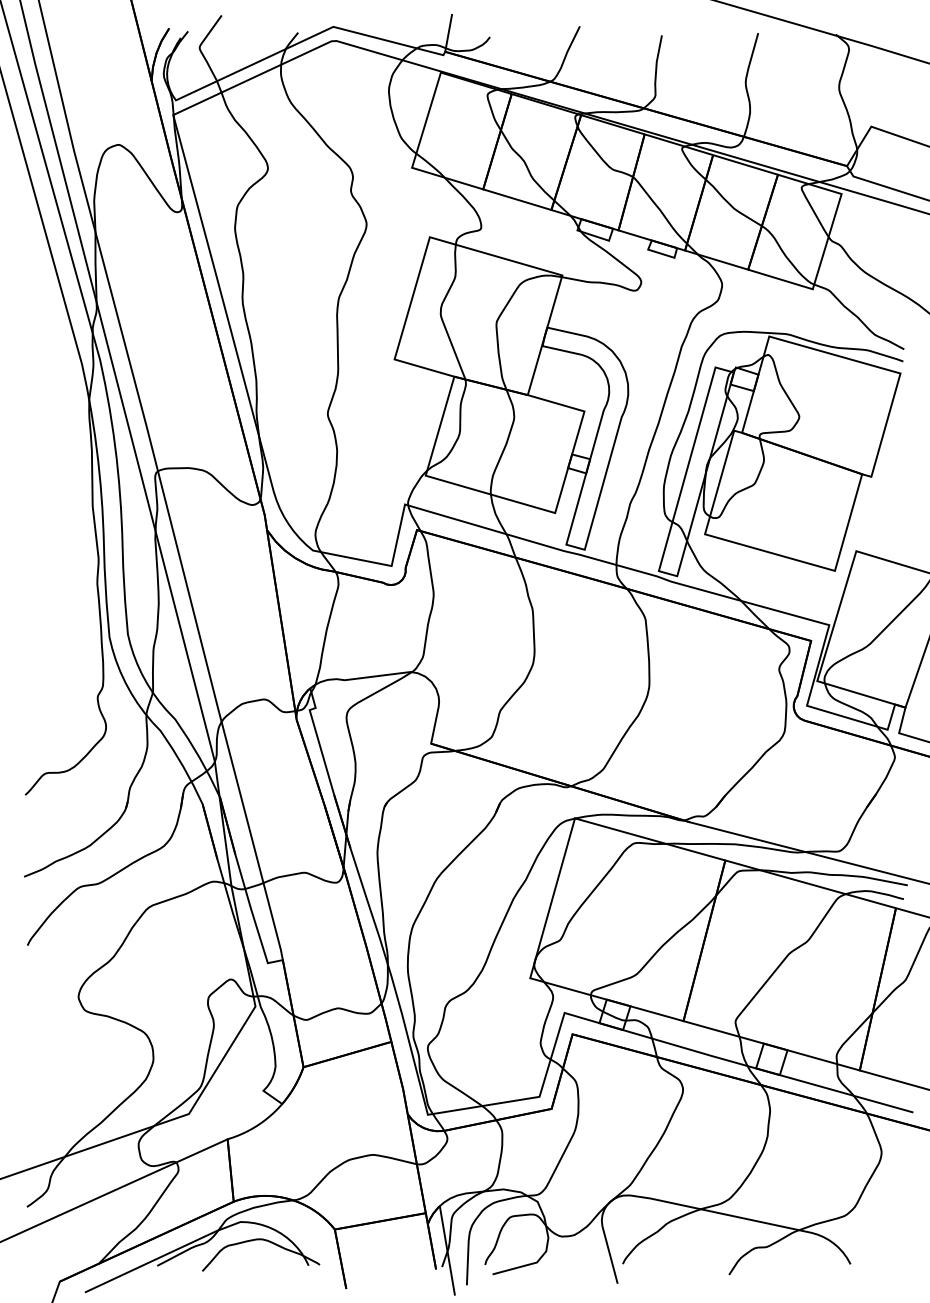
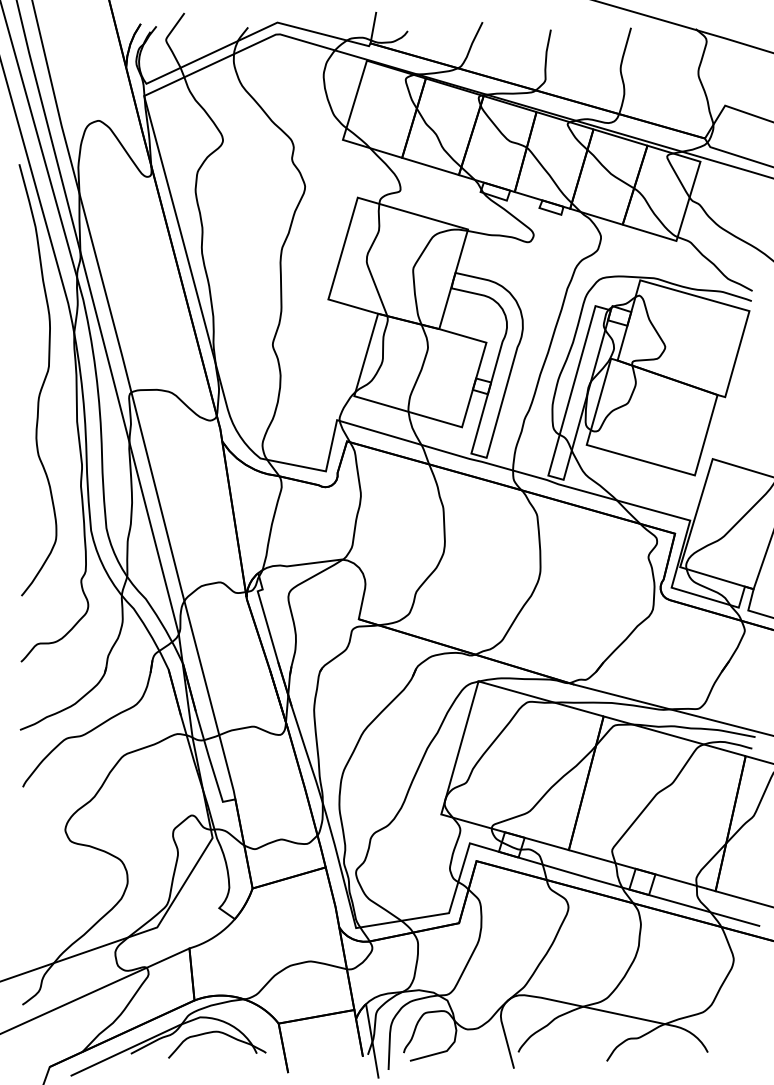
curve: (51, 459) -> (42, 382), added

